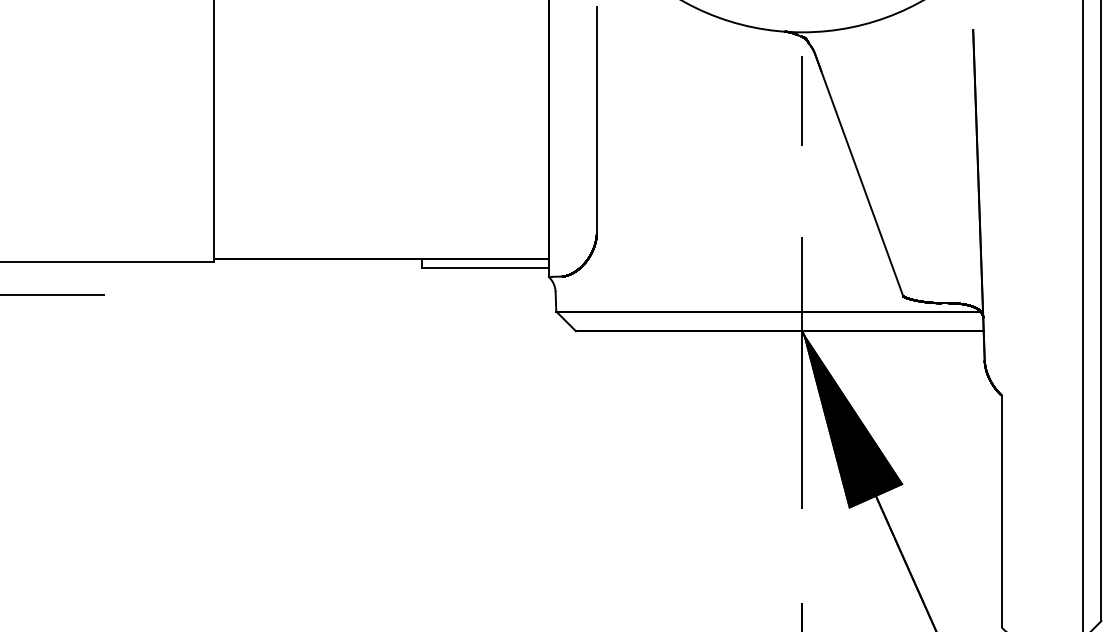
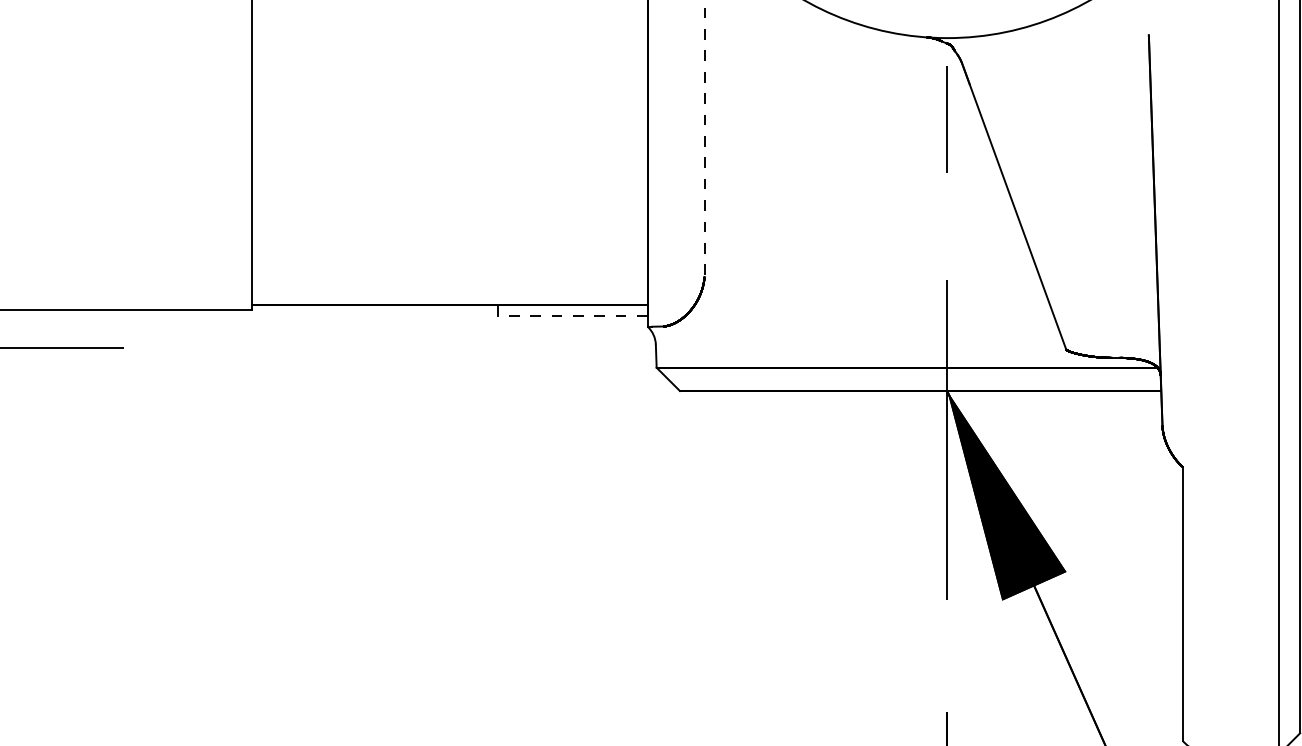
line: (596, 120) -> (704, 142), solid -> dashed
line: (485, 268) -> (572, 316), solid -> dashed

